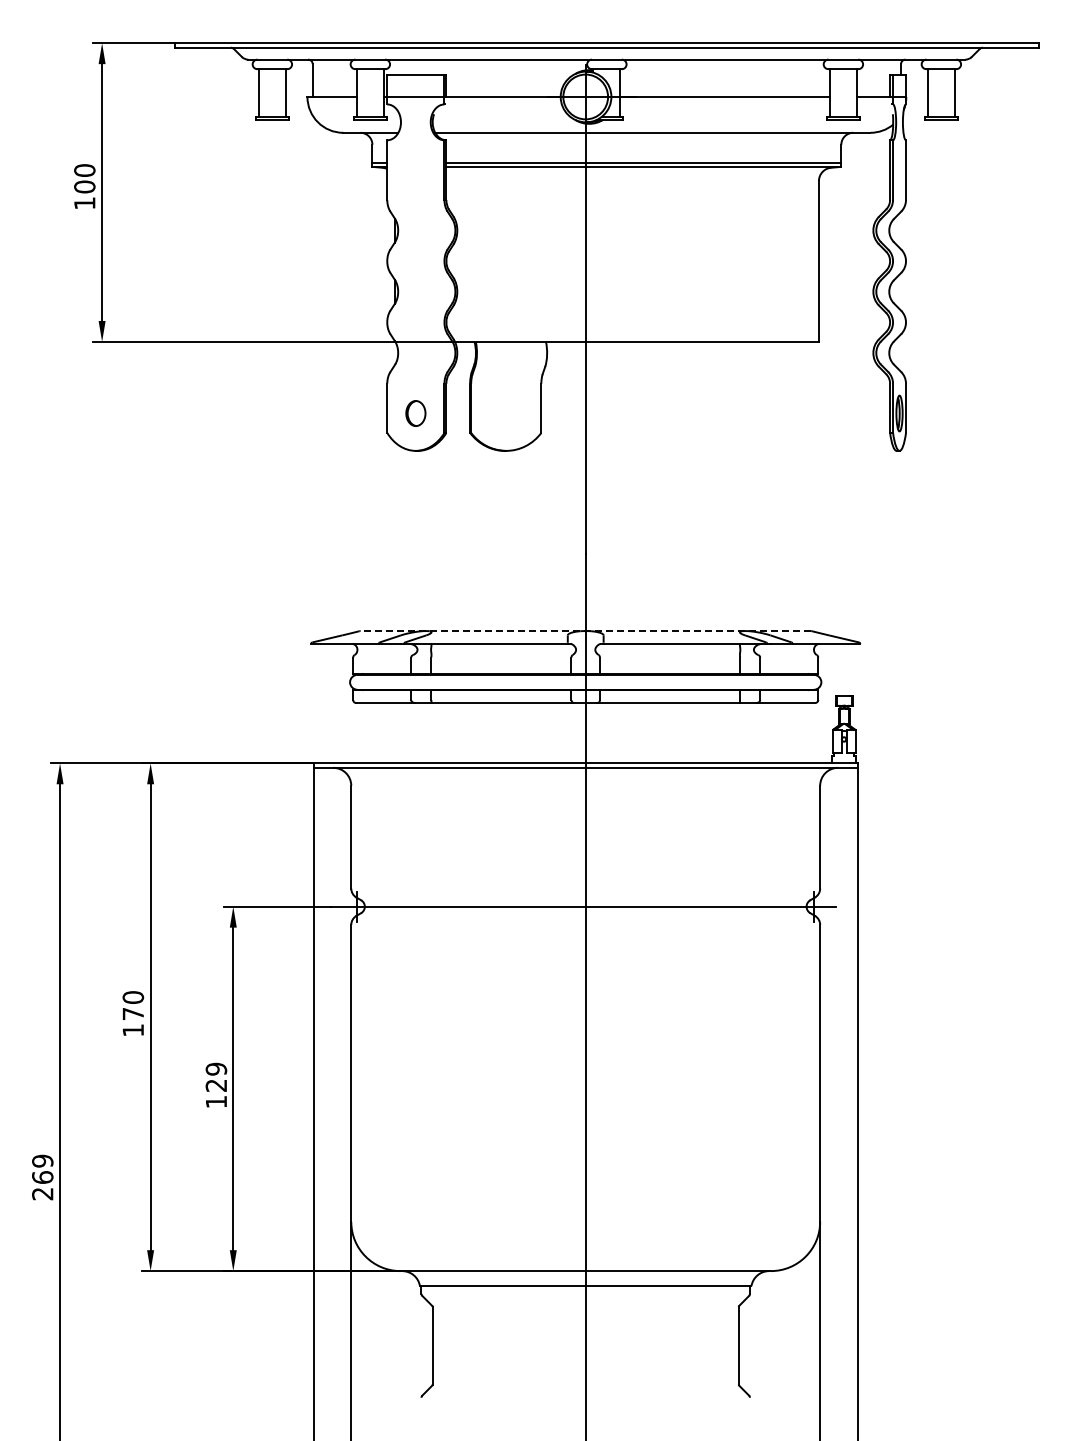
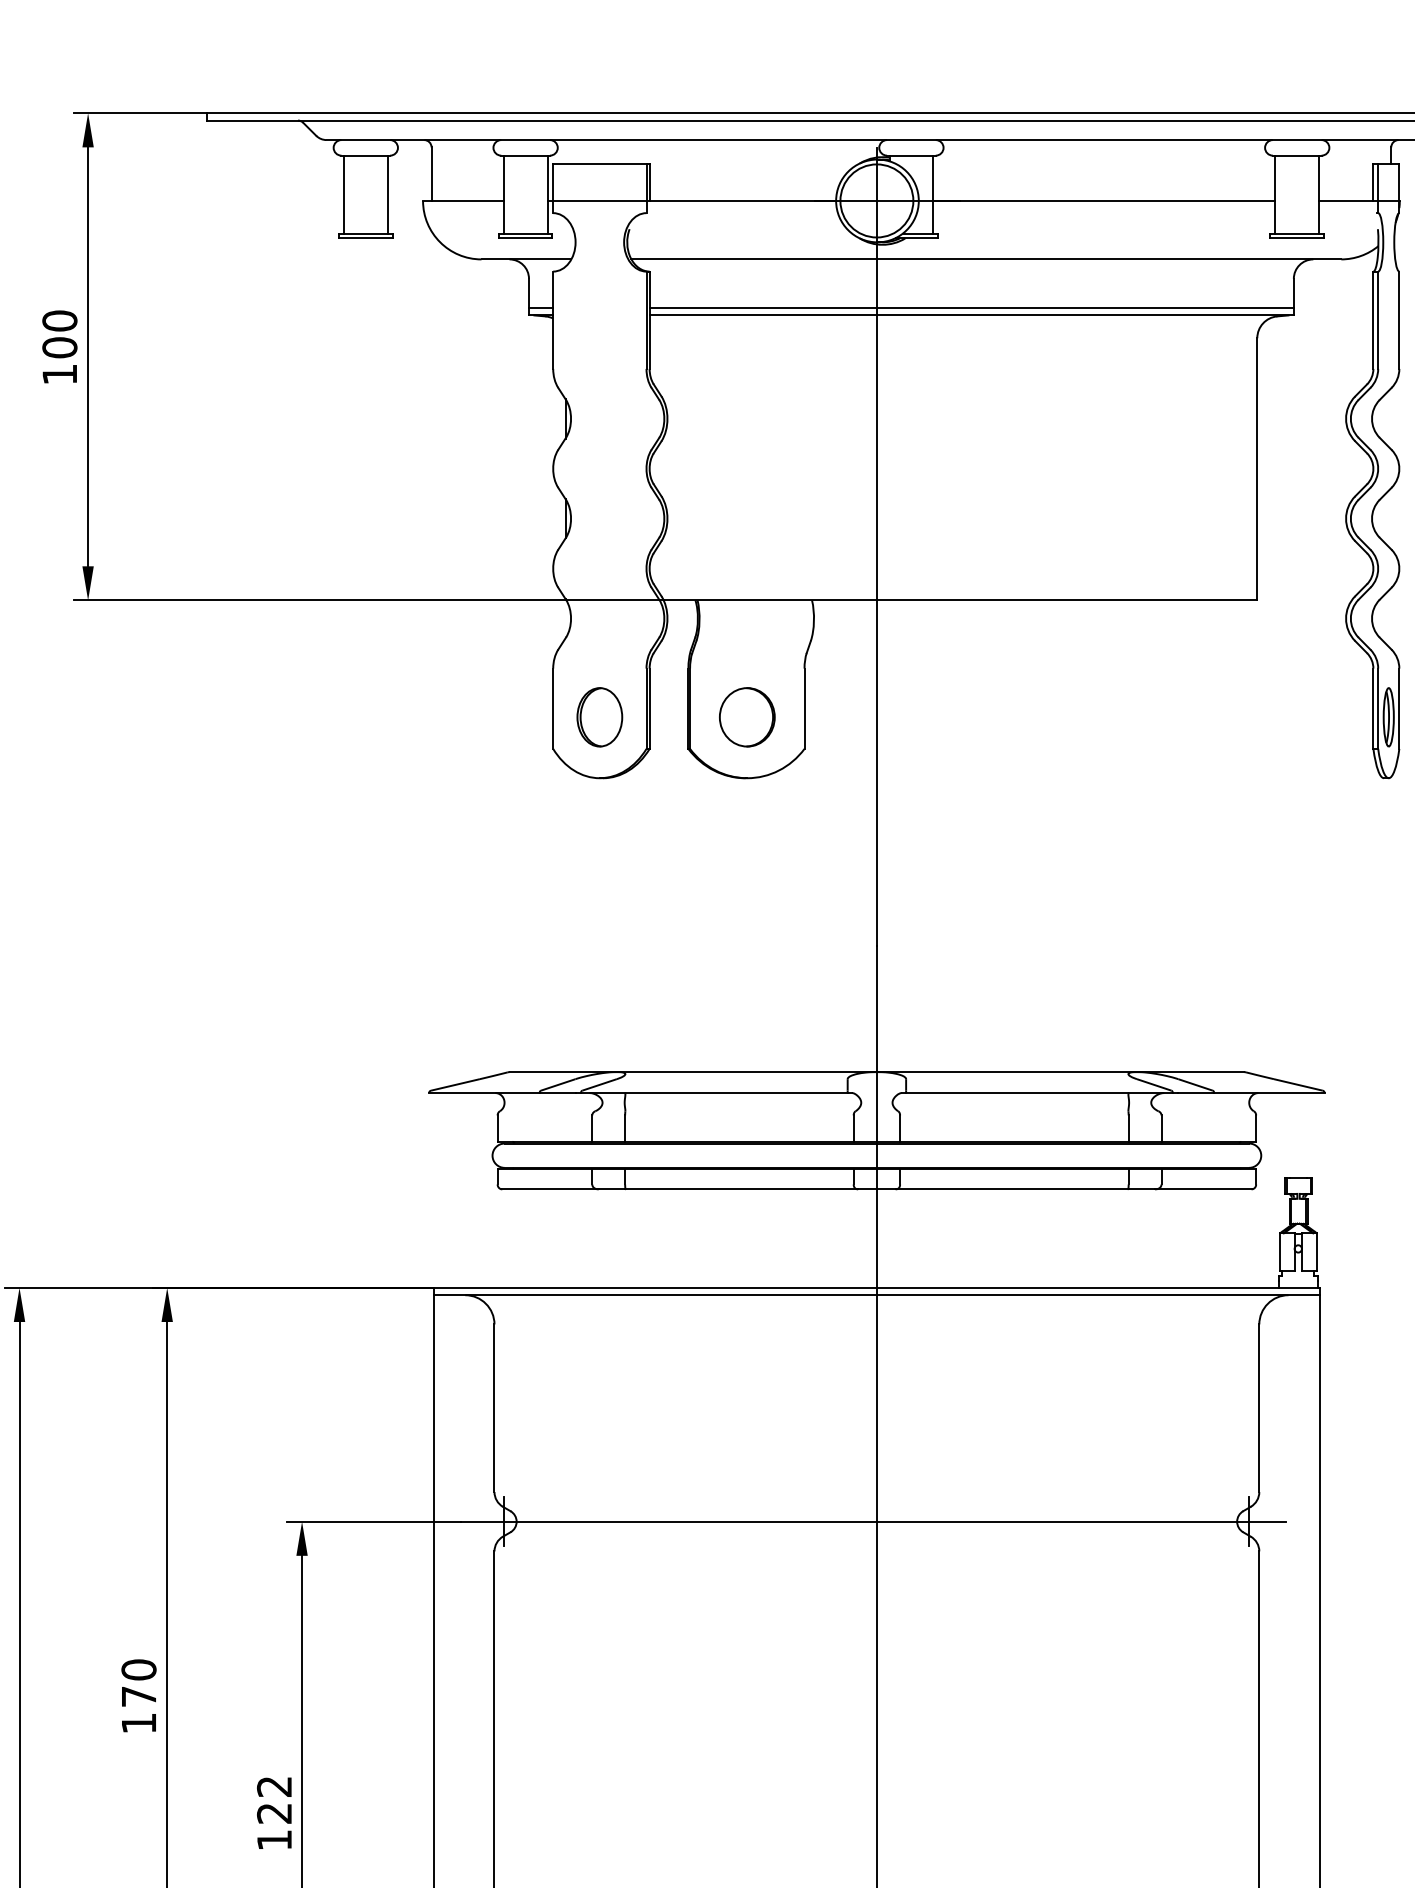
part: (415, 413) -> (599, 717), size x1.43
part: (505, 413) -> (746, 717), added
line: (585, 631) -> (876, 1072), dashed -> solid
text: (216, 1068) -> (274, 1785), 129 -> 122

